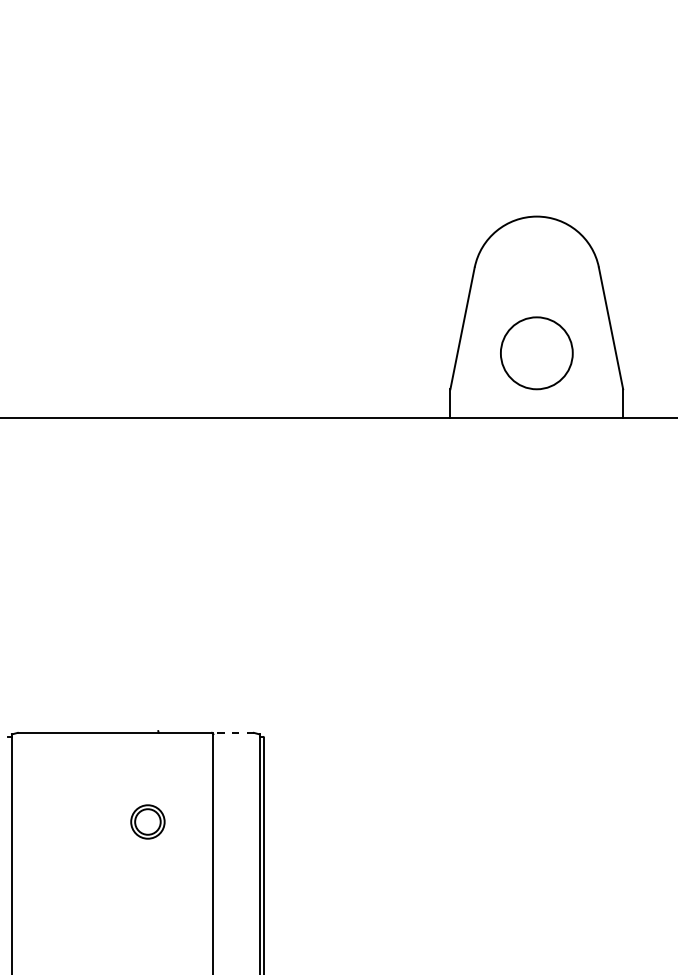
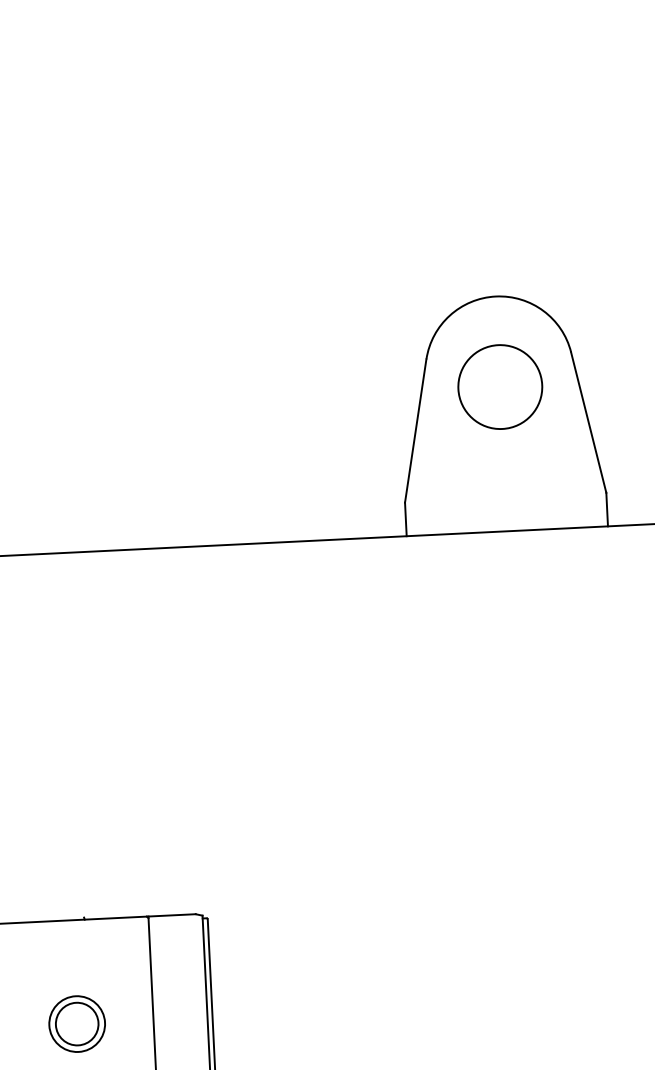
circle: (536, 353) -> (499, 387), moved
line: (233, 732) -> (171, 914), dashed -> solid
part: (147, 821) -> (76, 1023), size x1.43

